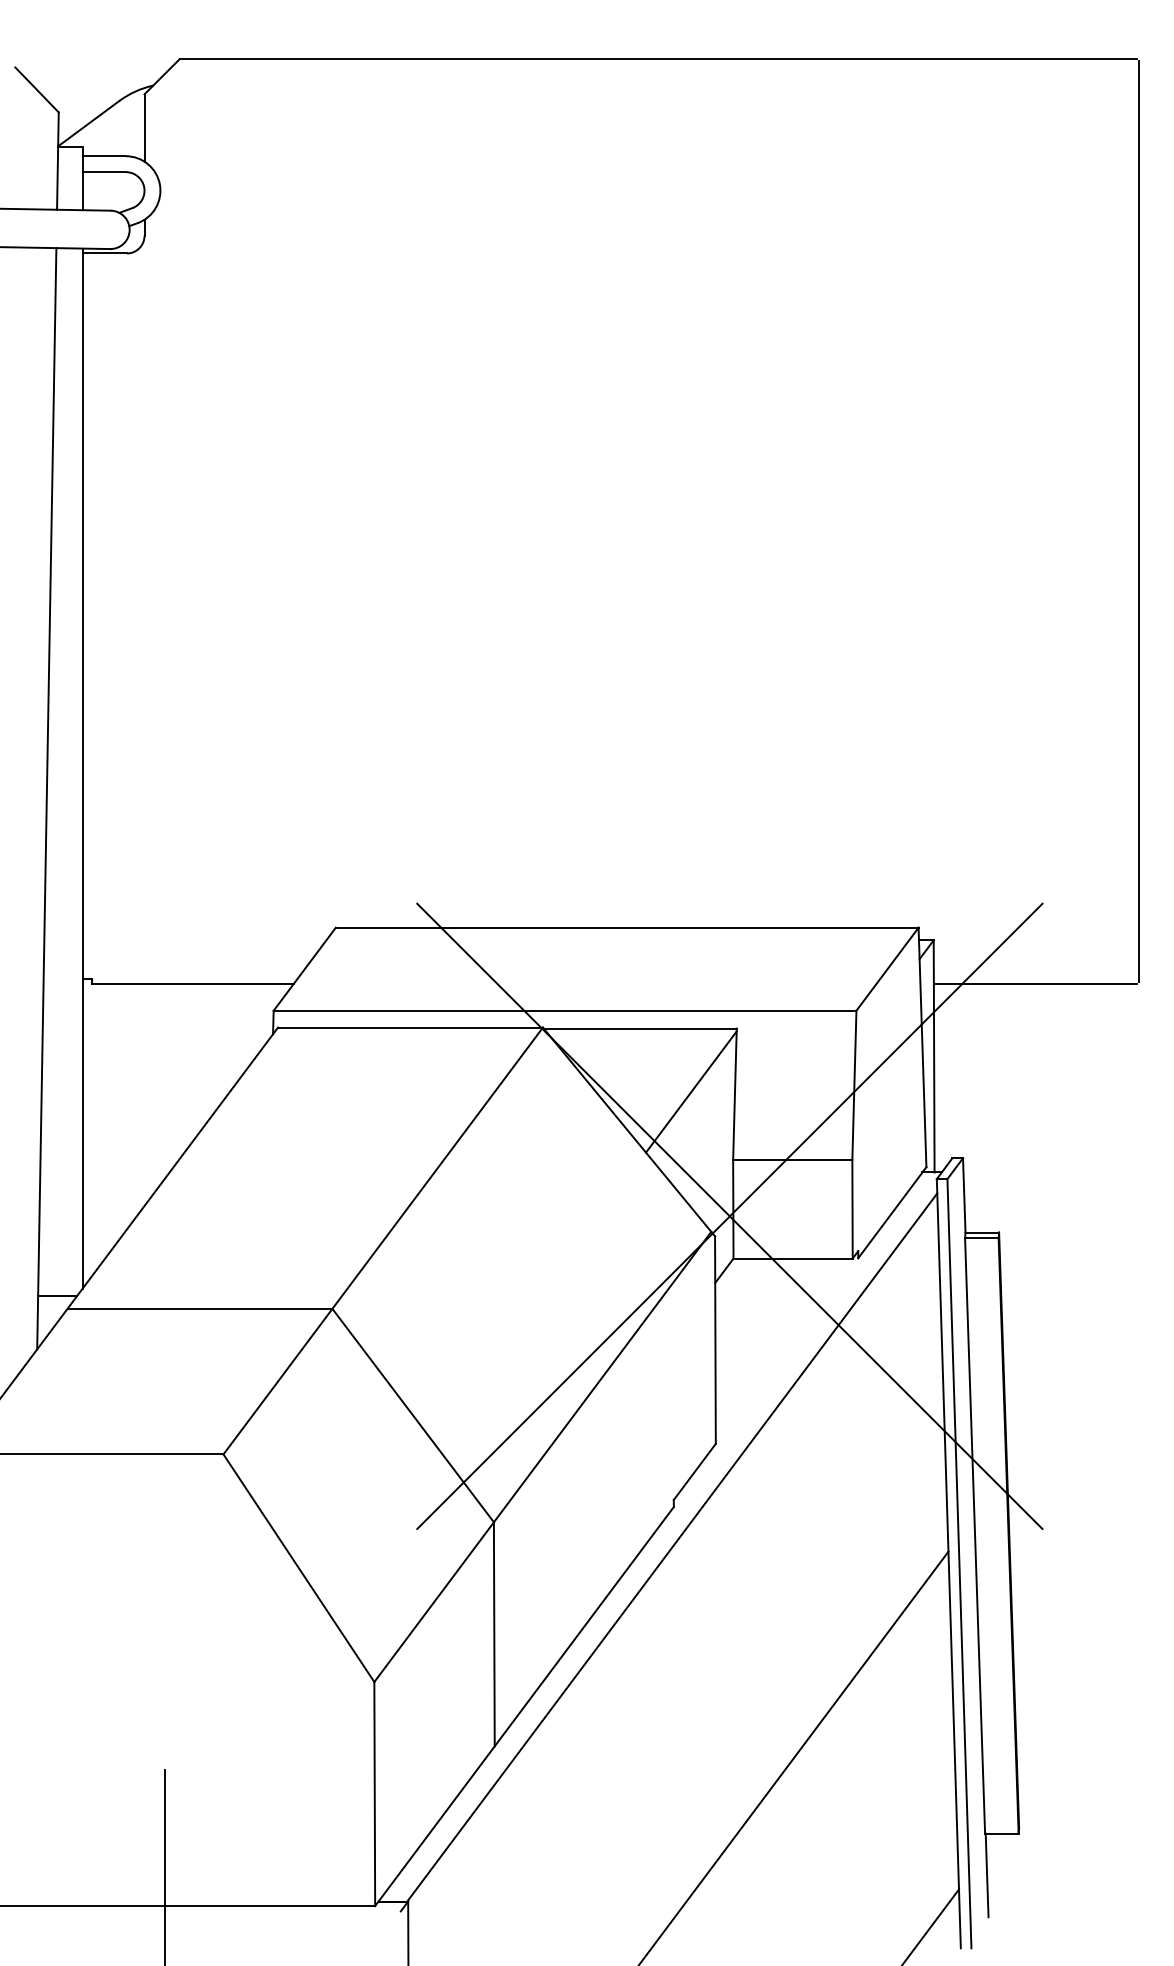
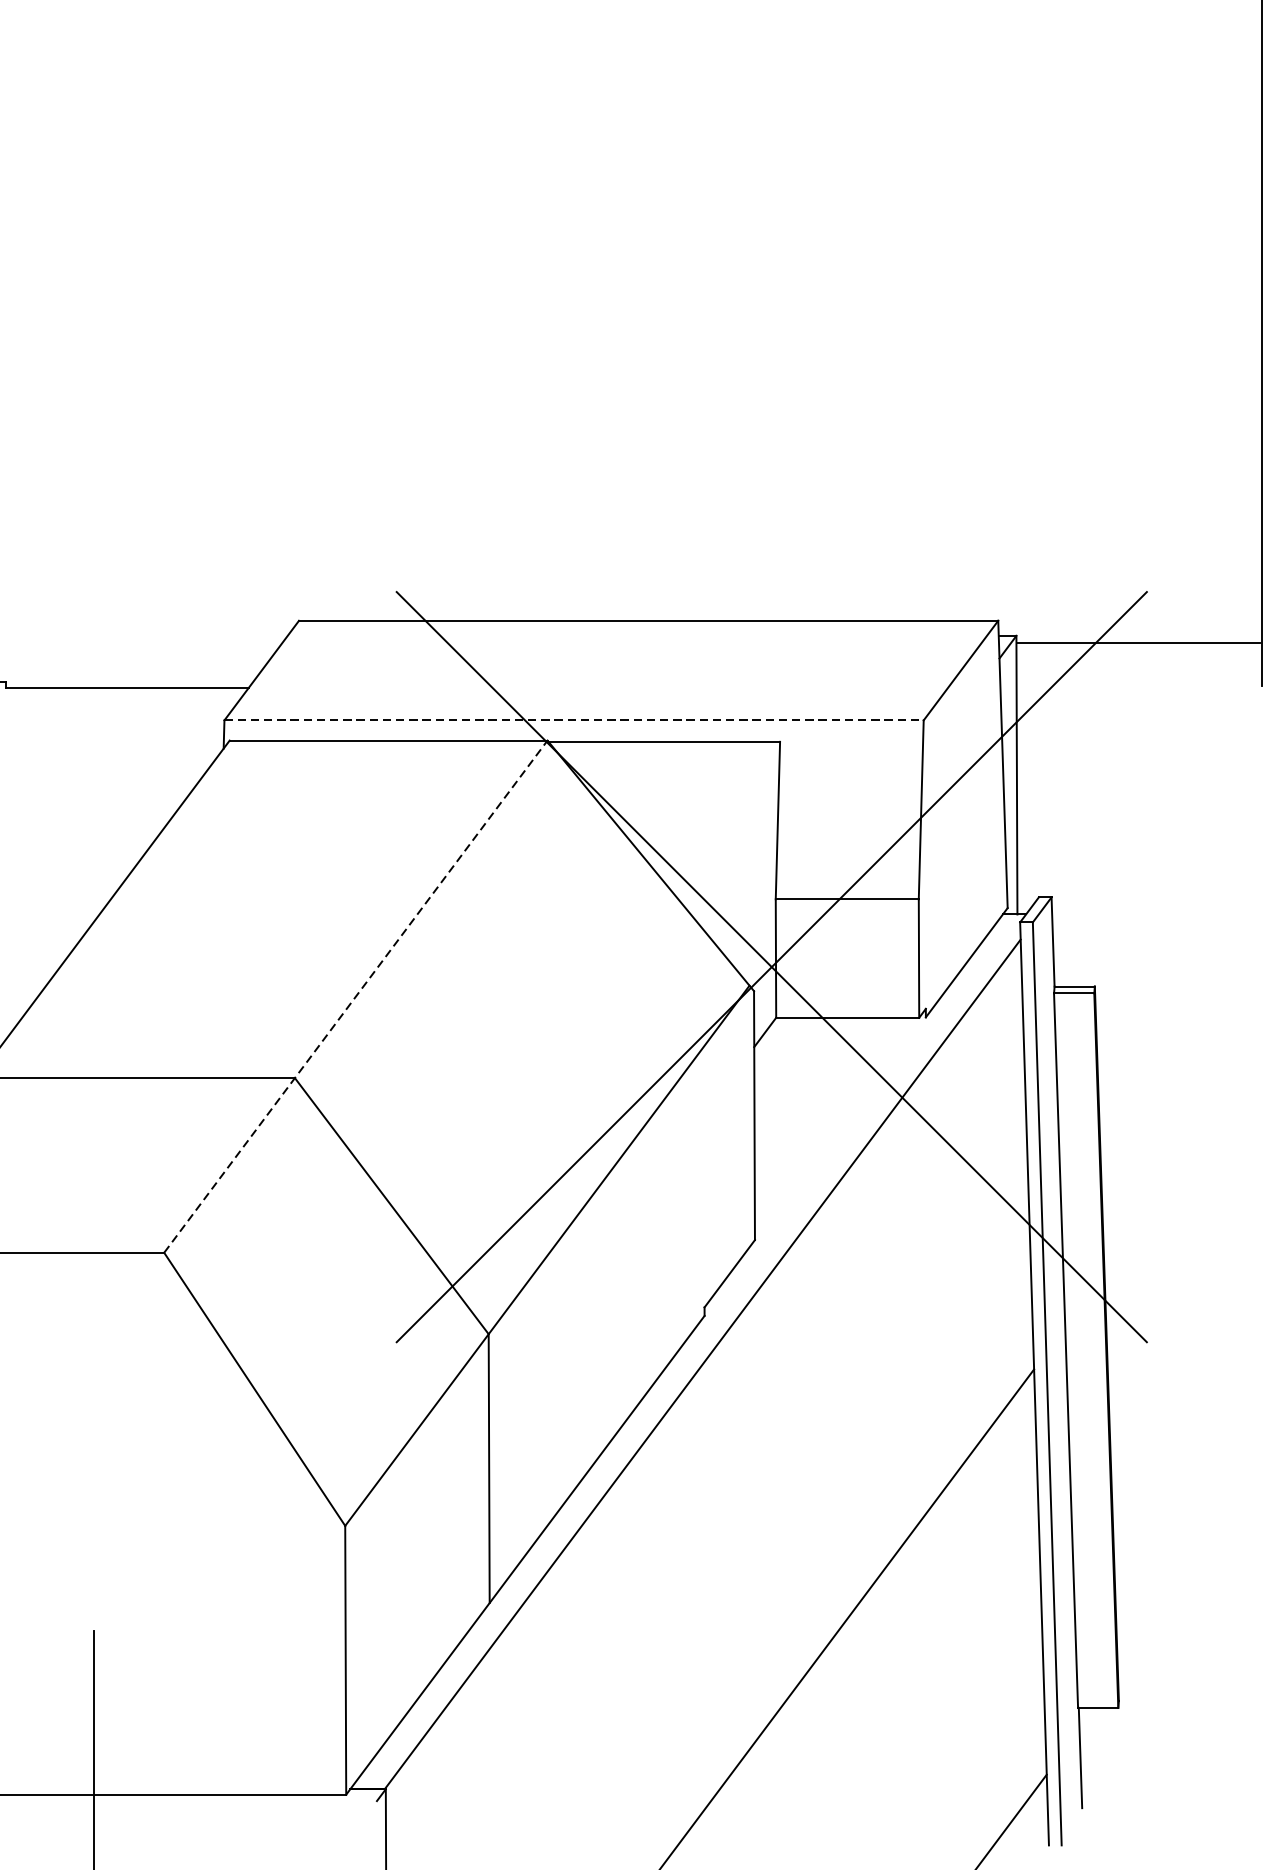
line: (1034, 983) -> (1137, 642), moved
line: (565, 1010) -> (574, 720), solid -> dashed
line: (691, 1091) -> (725, 817), removed
line: (383, 1240) -> (356, 996), solid -> dashed

